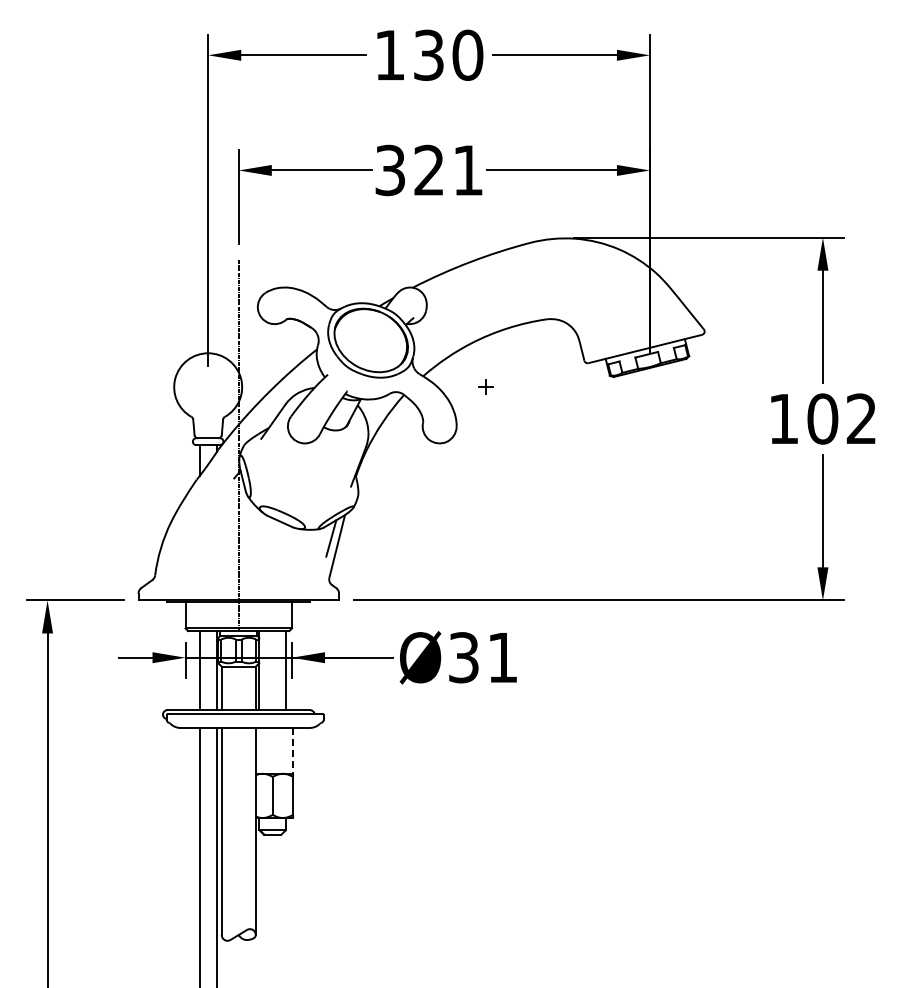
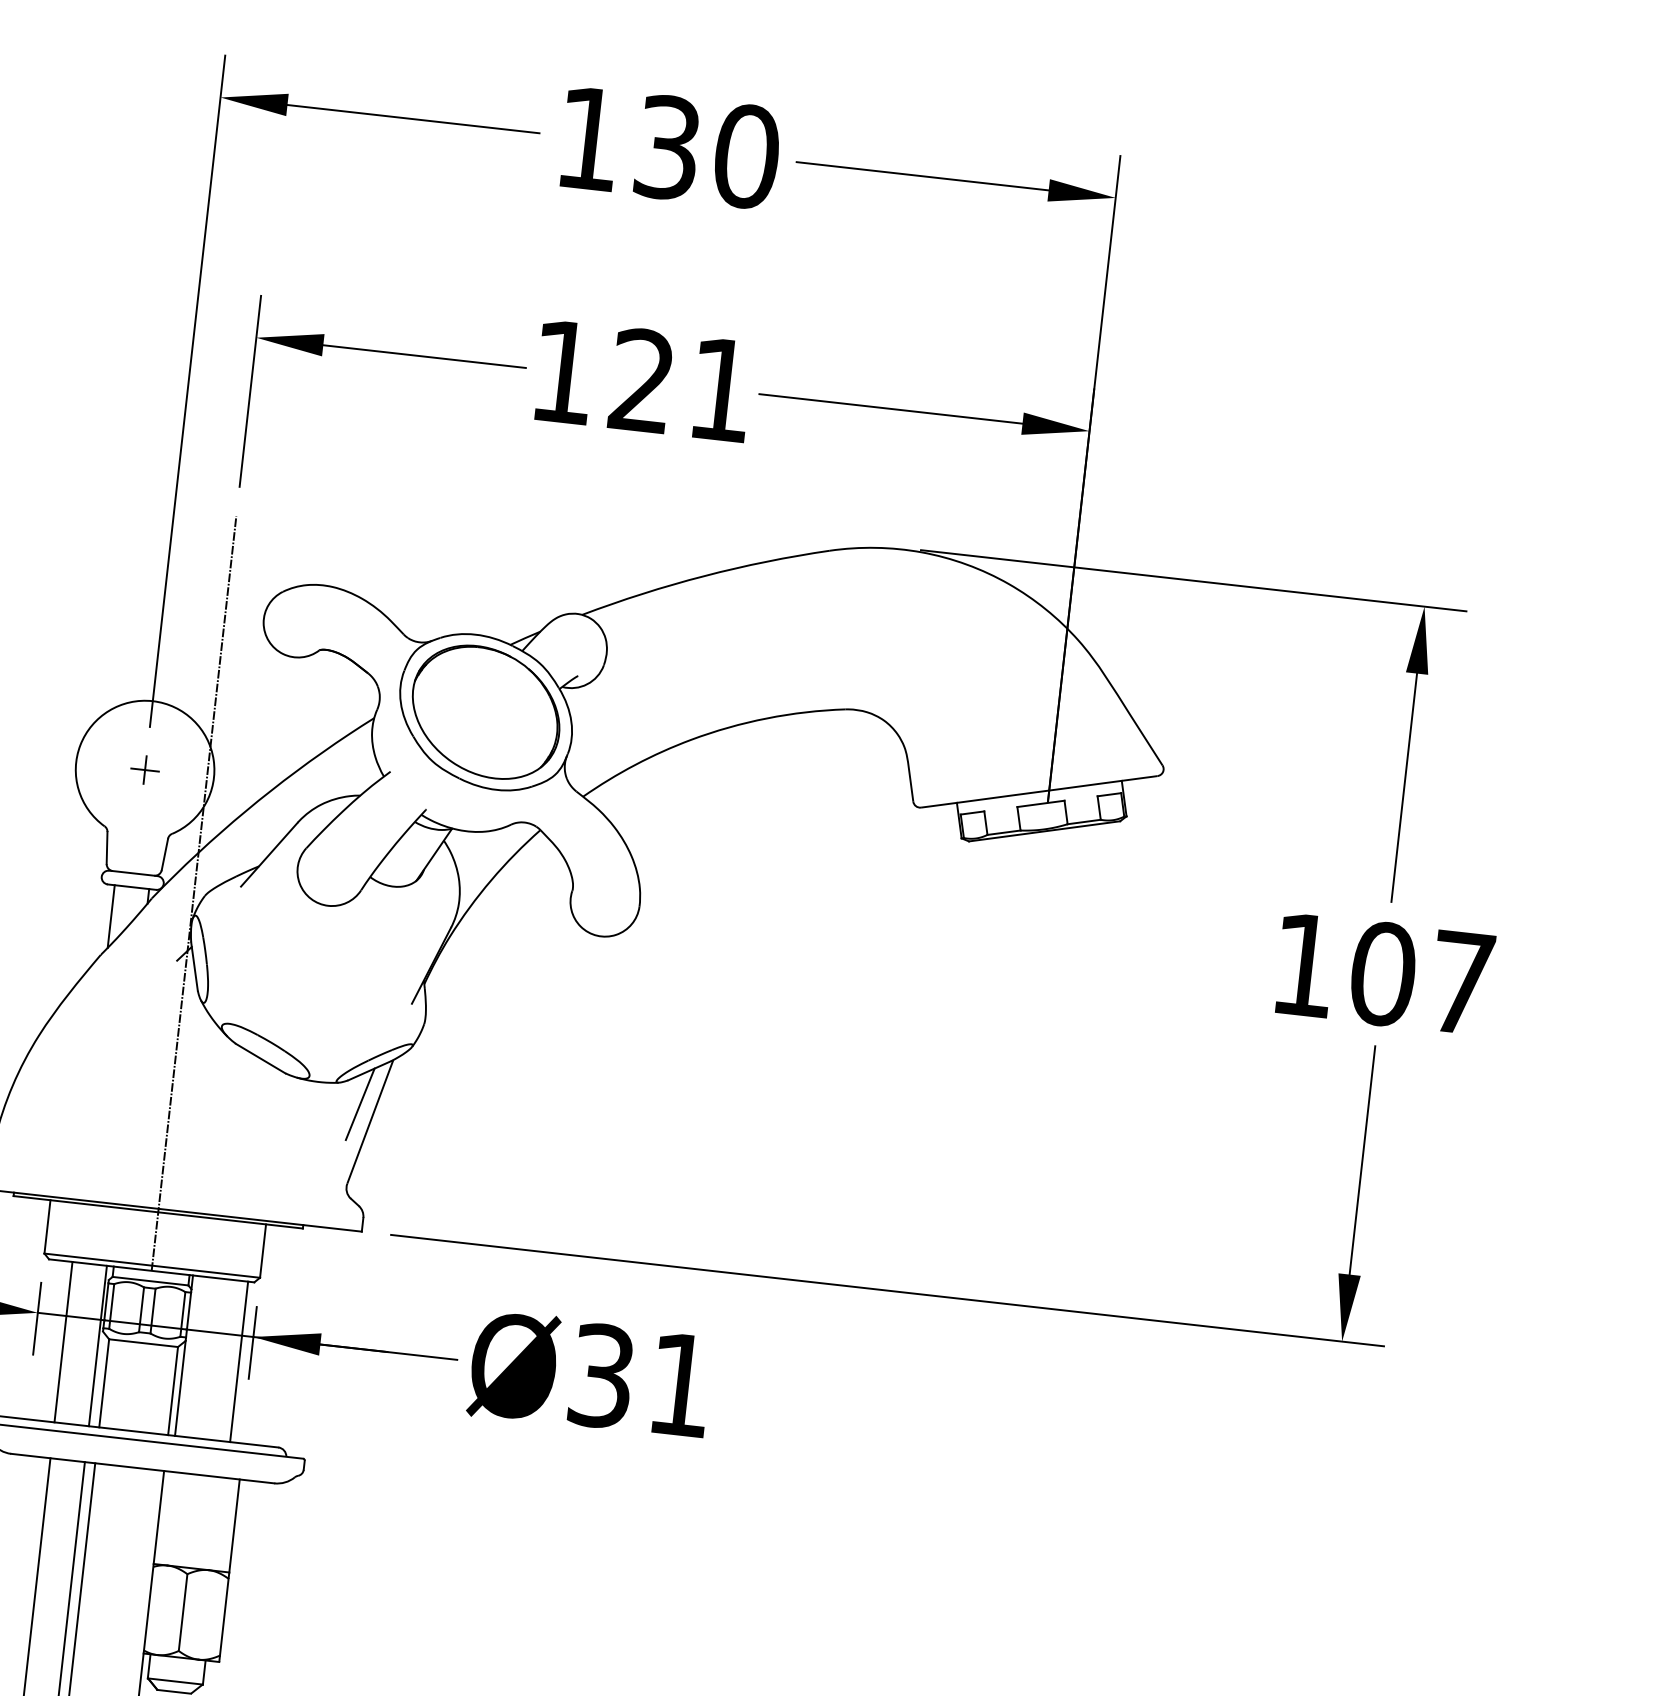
text: (390, 170) -> (563, 372), 321 -> 121
part: (485, 386) -> (143, 768), moved
text: (861, 418) -> (1461, 981), 102 -> 107
line: (293, 750) -> (235, 1525), dashed -> solid

